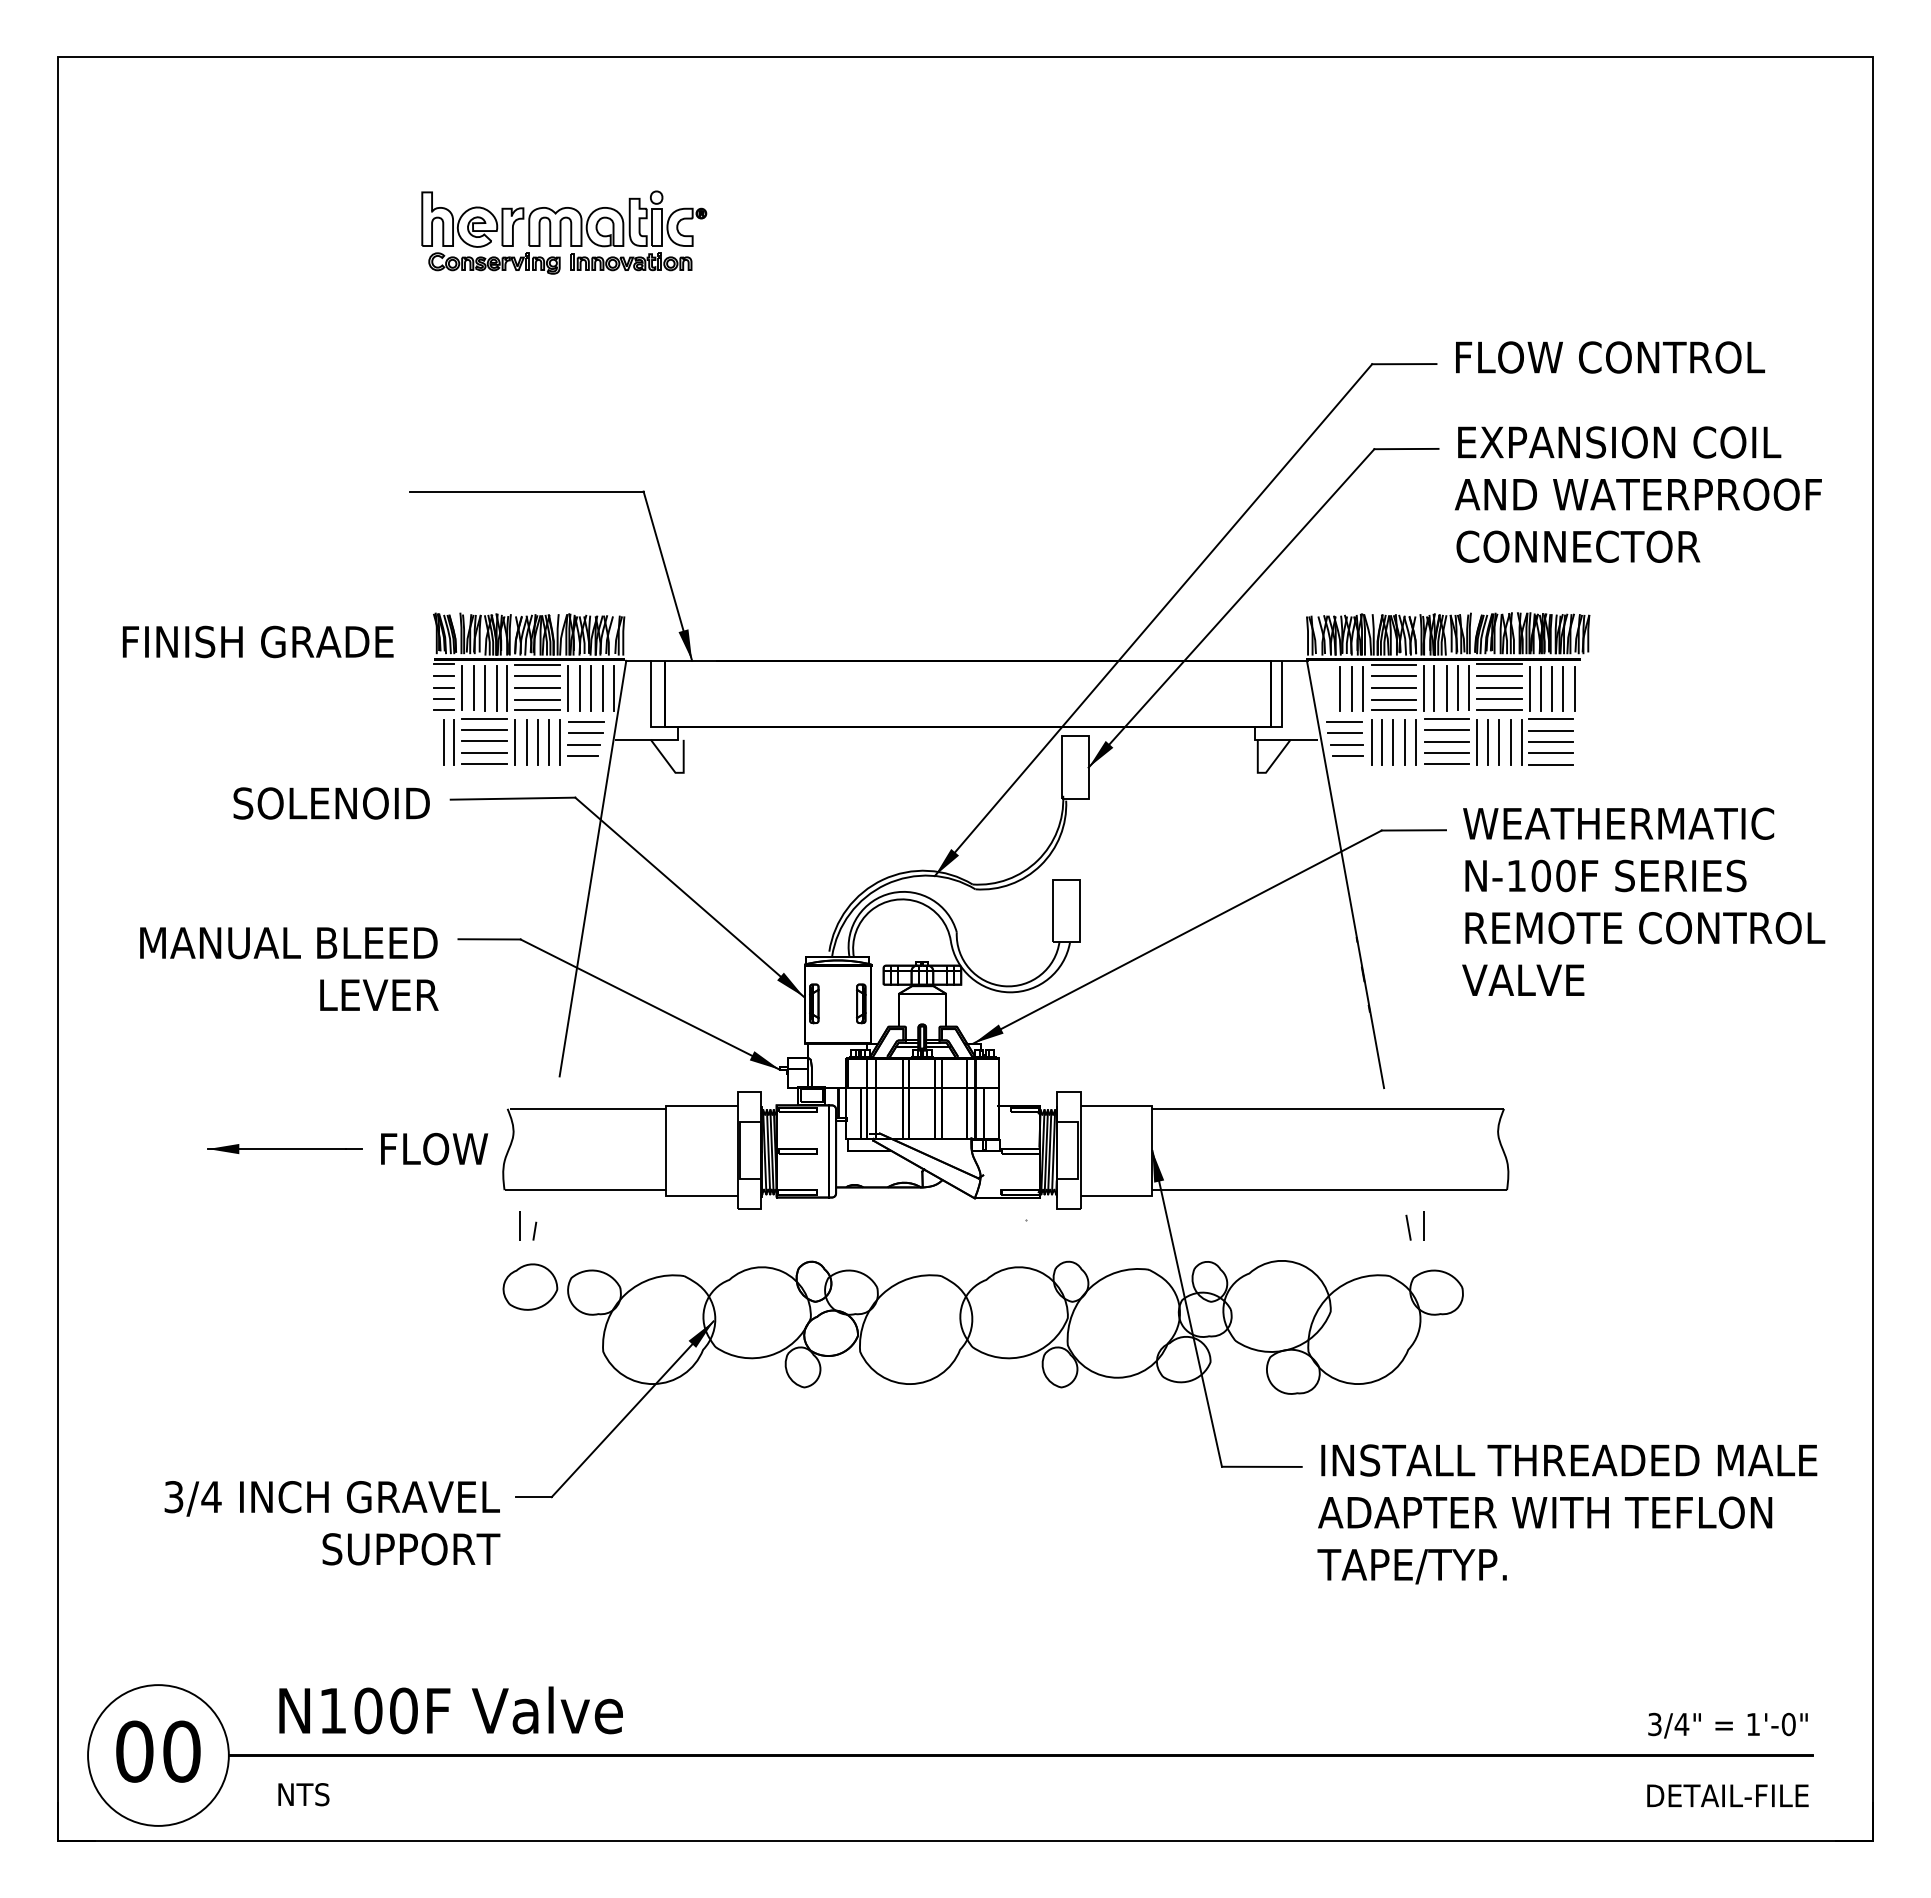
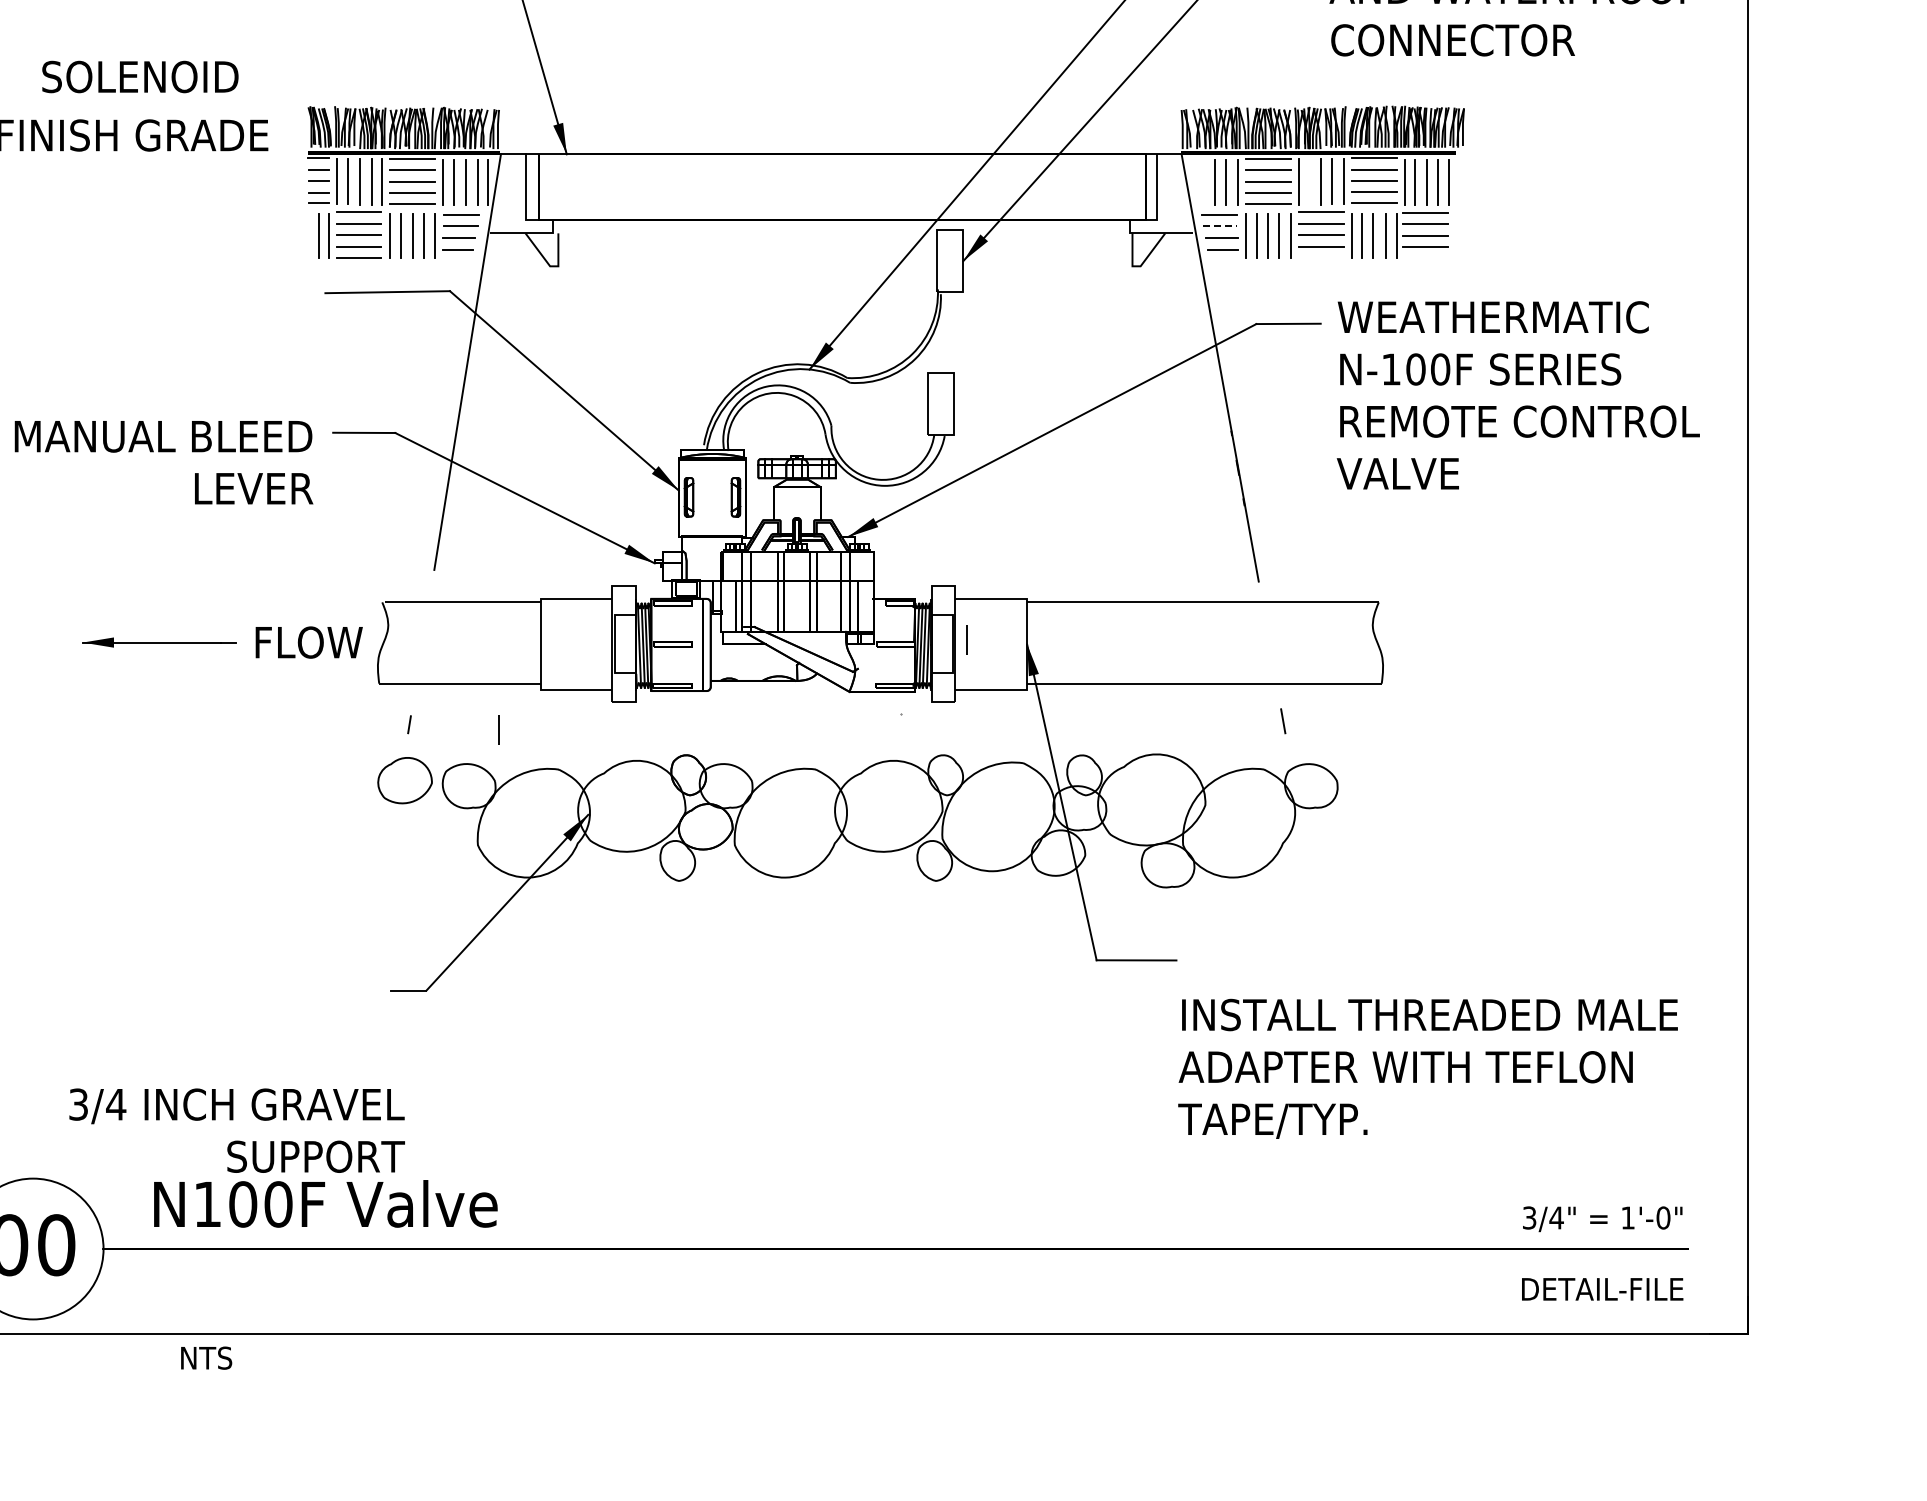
line: (1434, 687) -> (1309, 181), removed
line: (1345, 732) -> (1220, 226), solid -> dashed
line: (1446, 764) -> (1321, 258), removed
line: (1550, 764) -> (1425, 258), removed
text: (331, 803) -> (140, 77), moved
line: (519, 1225) -> (499, 730), moved
line: (1423, 1225) -> (966, 640), moved
text: (1567, 1514) -> (1428, 1069), moved
text: (332, 1523) -> (237, 1131), moved
text: (303, 1794) -> (206, 1358), moved

